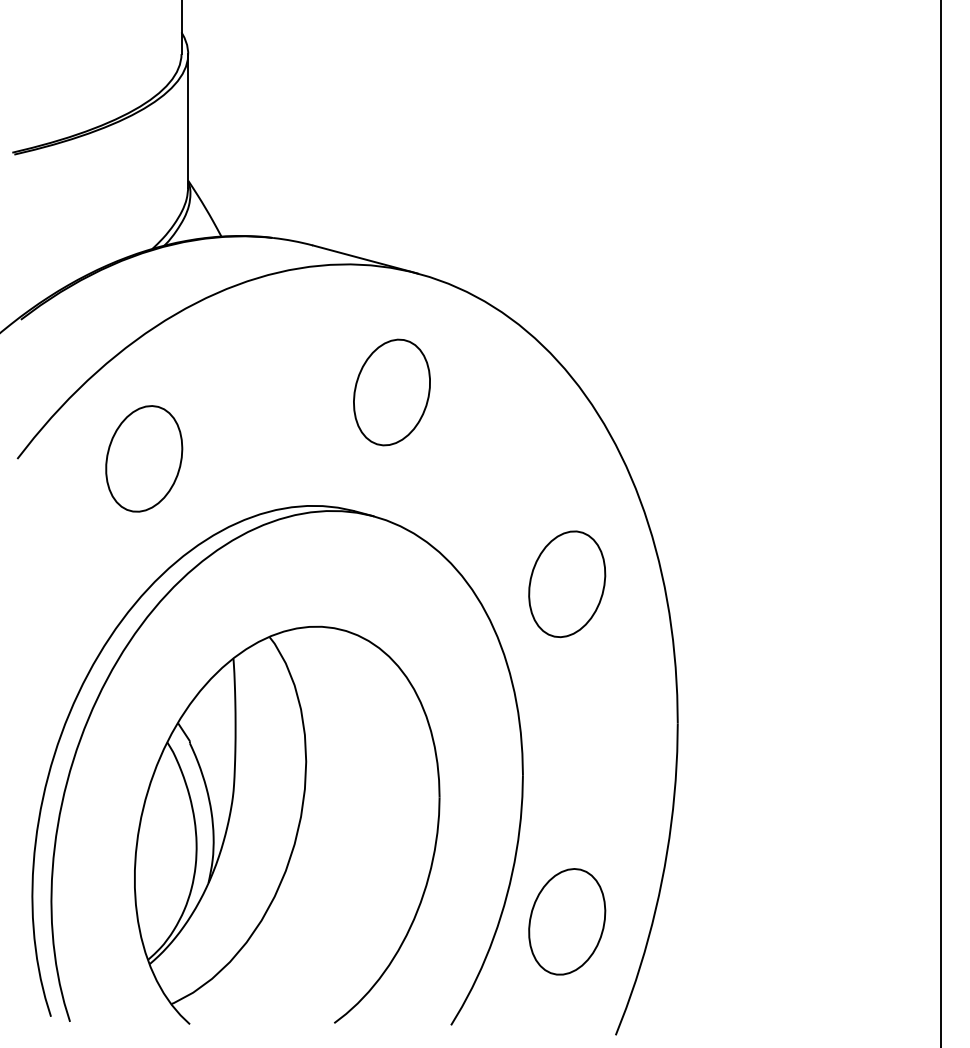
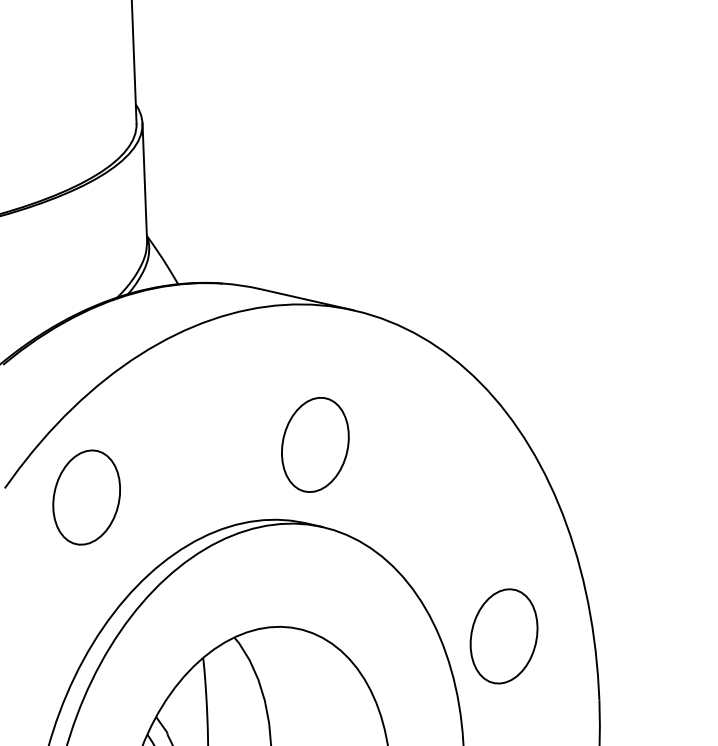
part: (391, 392) -> (314, 444), moved
part: (144, 458) -> (86, 497), moved
part: (567, 584) -> (504, 636), moved

